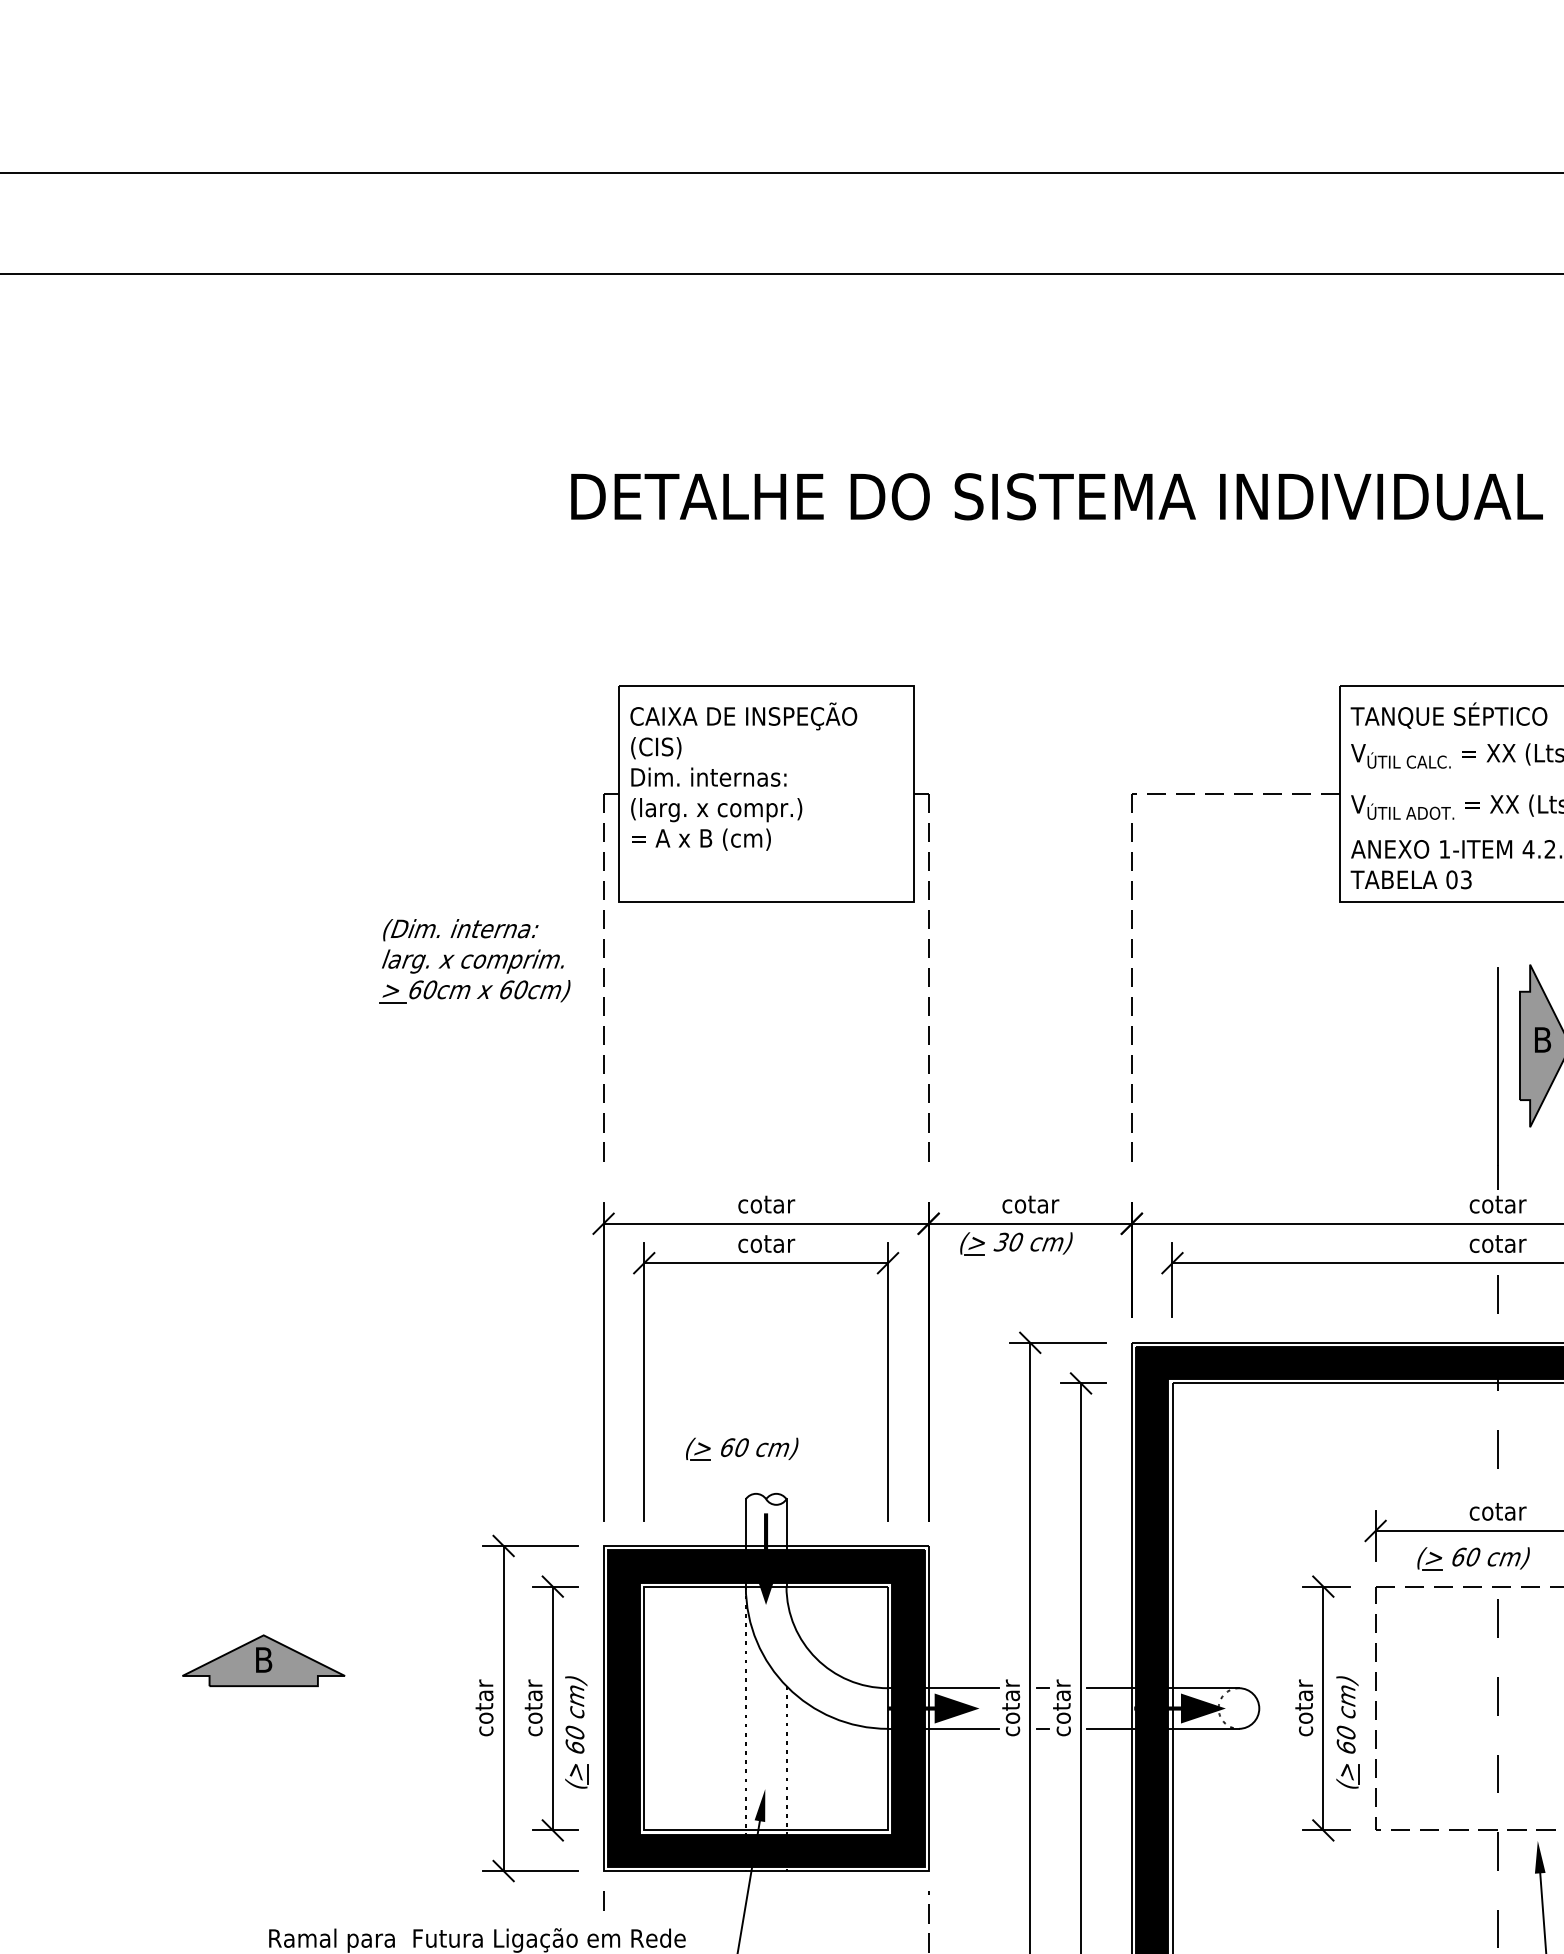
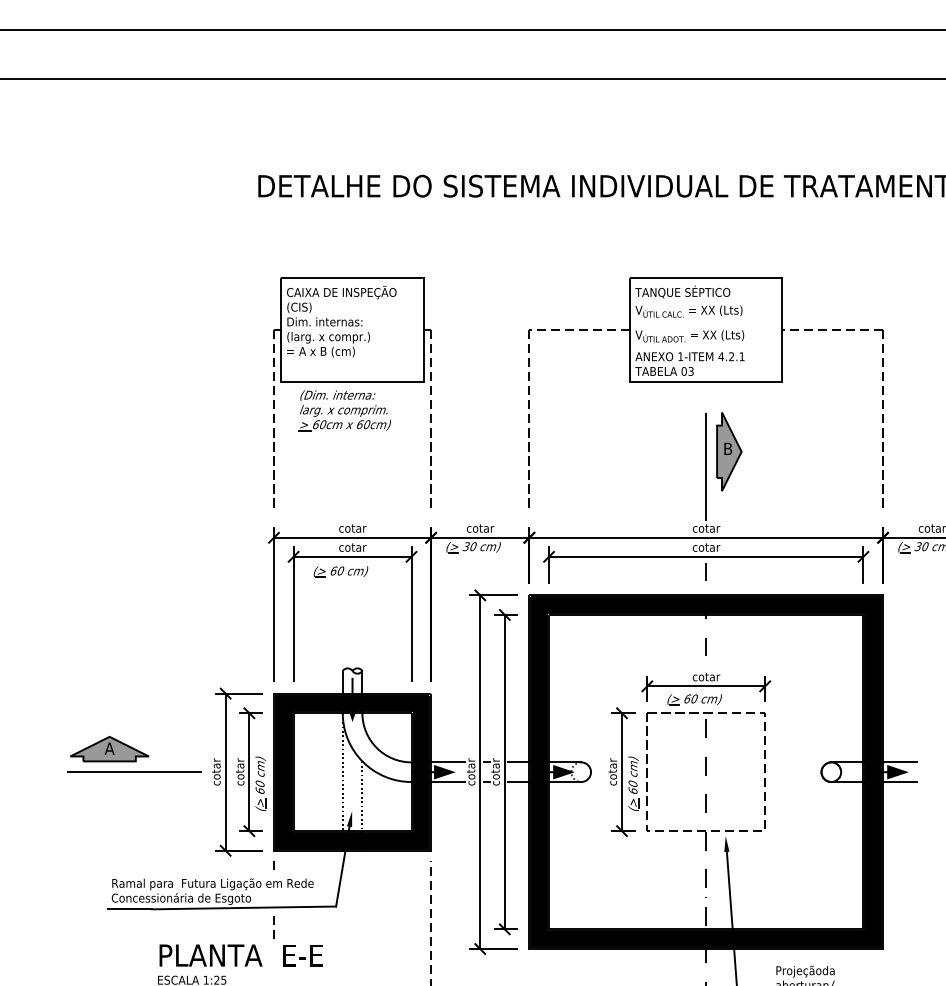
part: (474, 960) -> (344, 410), moved
part: (741, 1448) -> (340, 571), moved
text: (263, 1659) -> (109, 748), B -> A
line: (315, 1709) -> (134, 772), added

